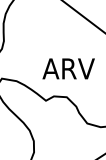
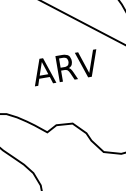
text: (68, 68) -> (65, 67), moved

